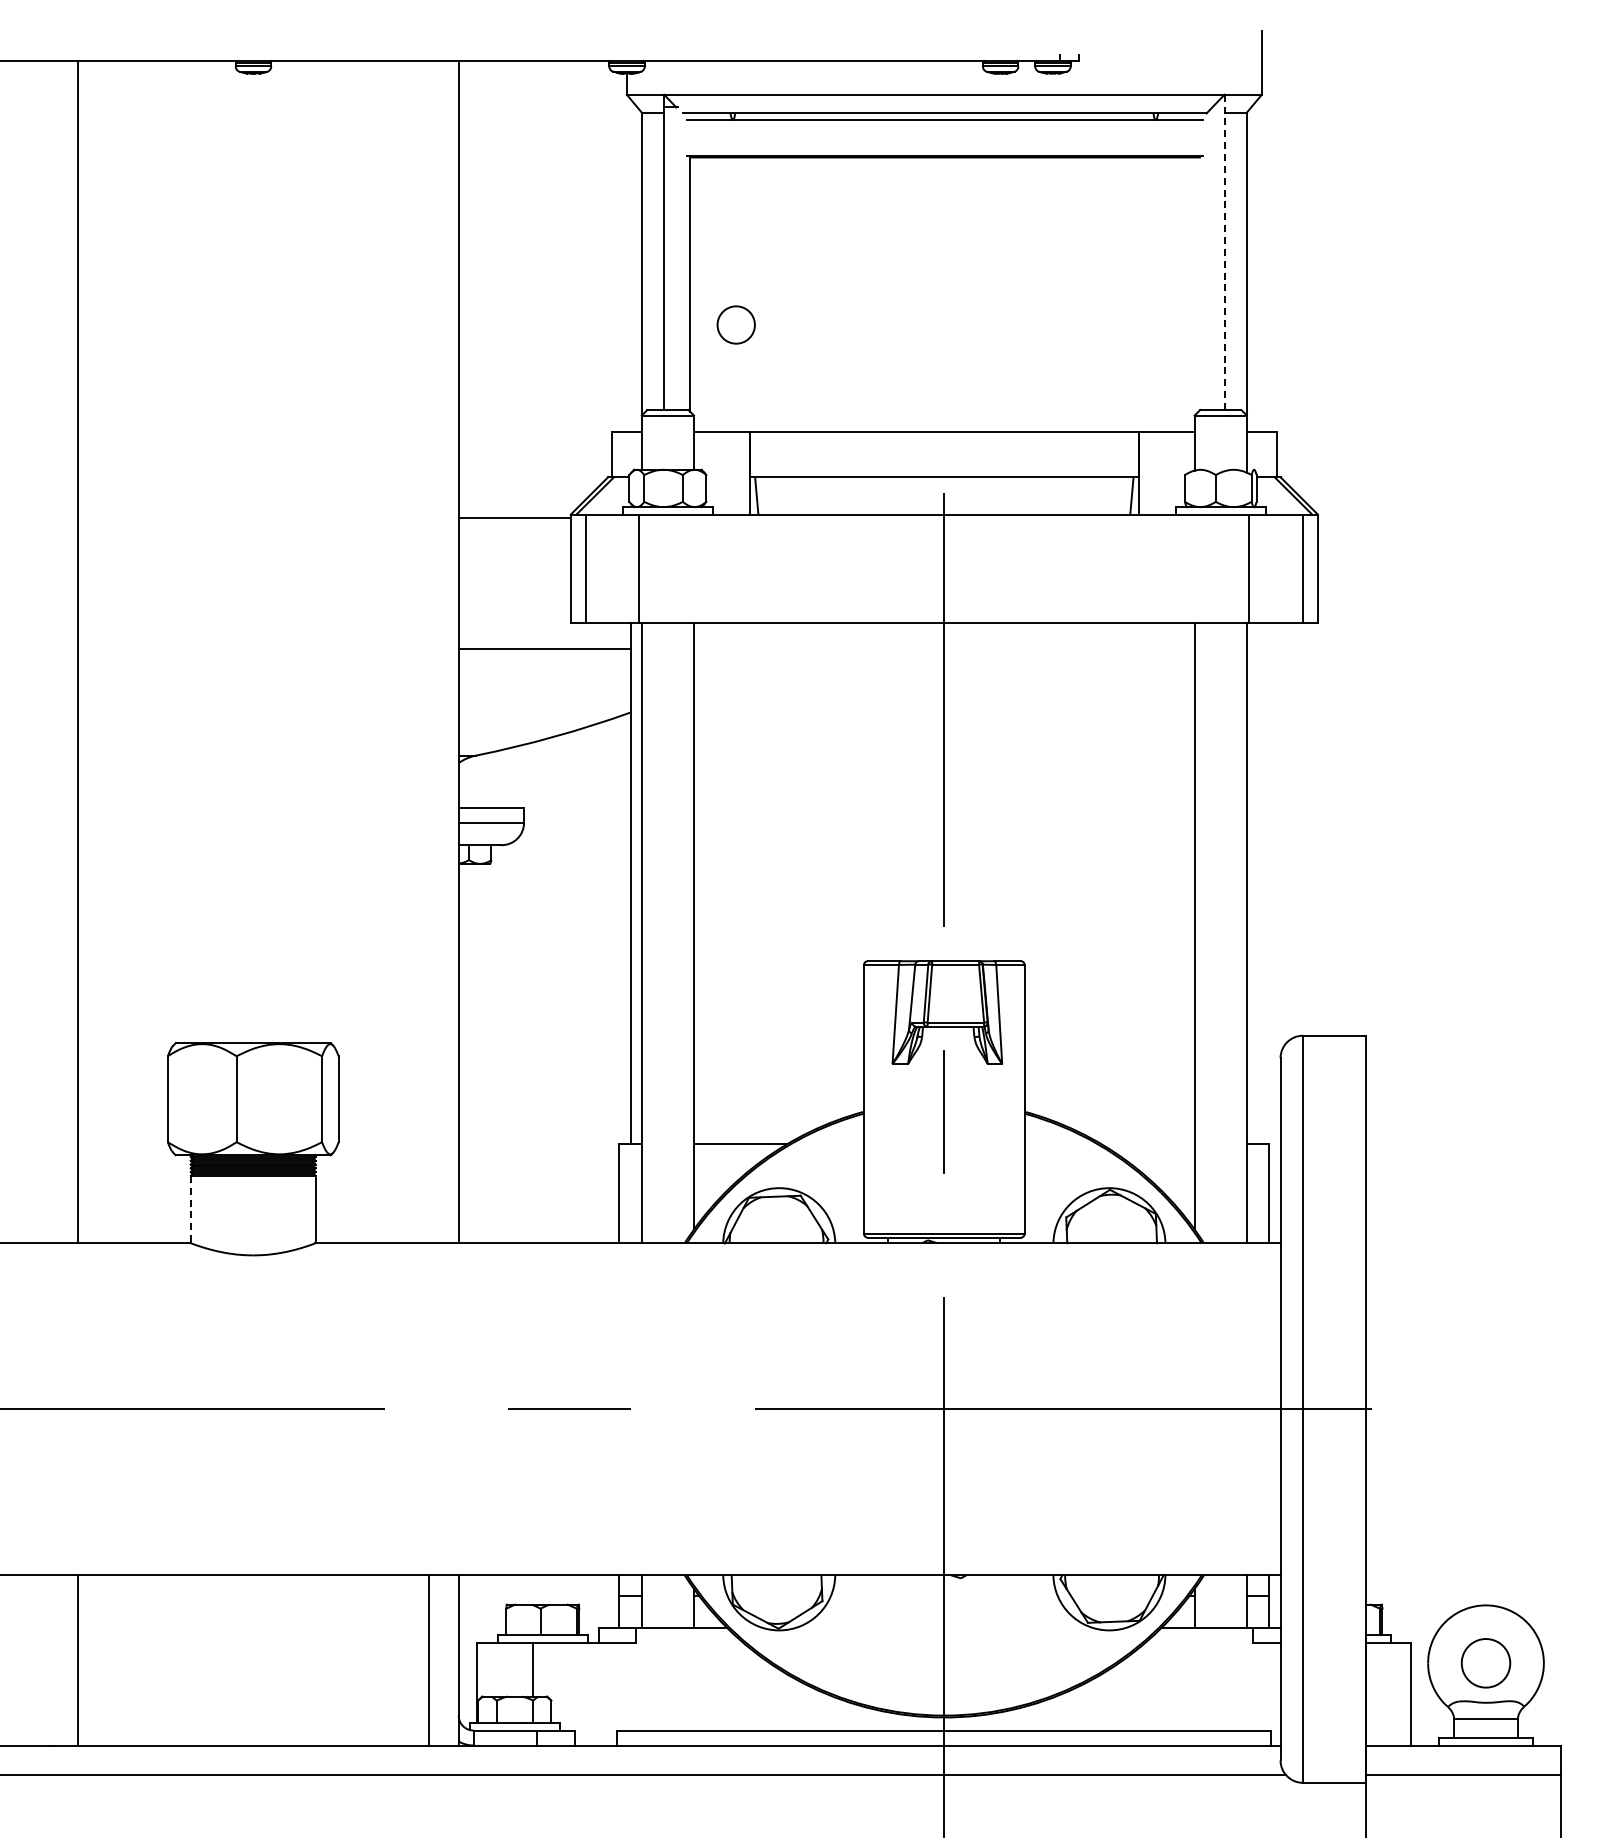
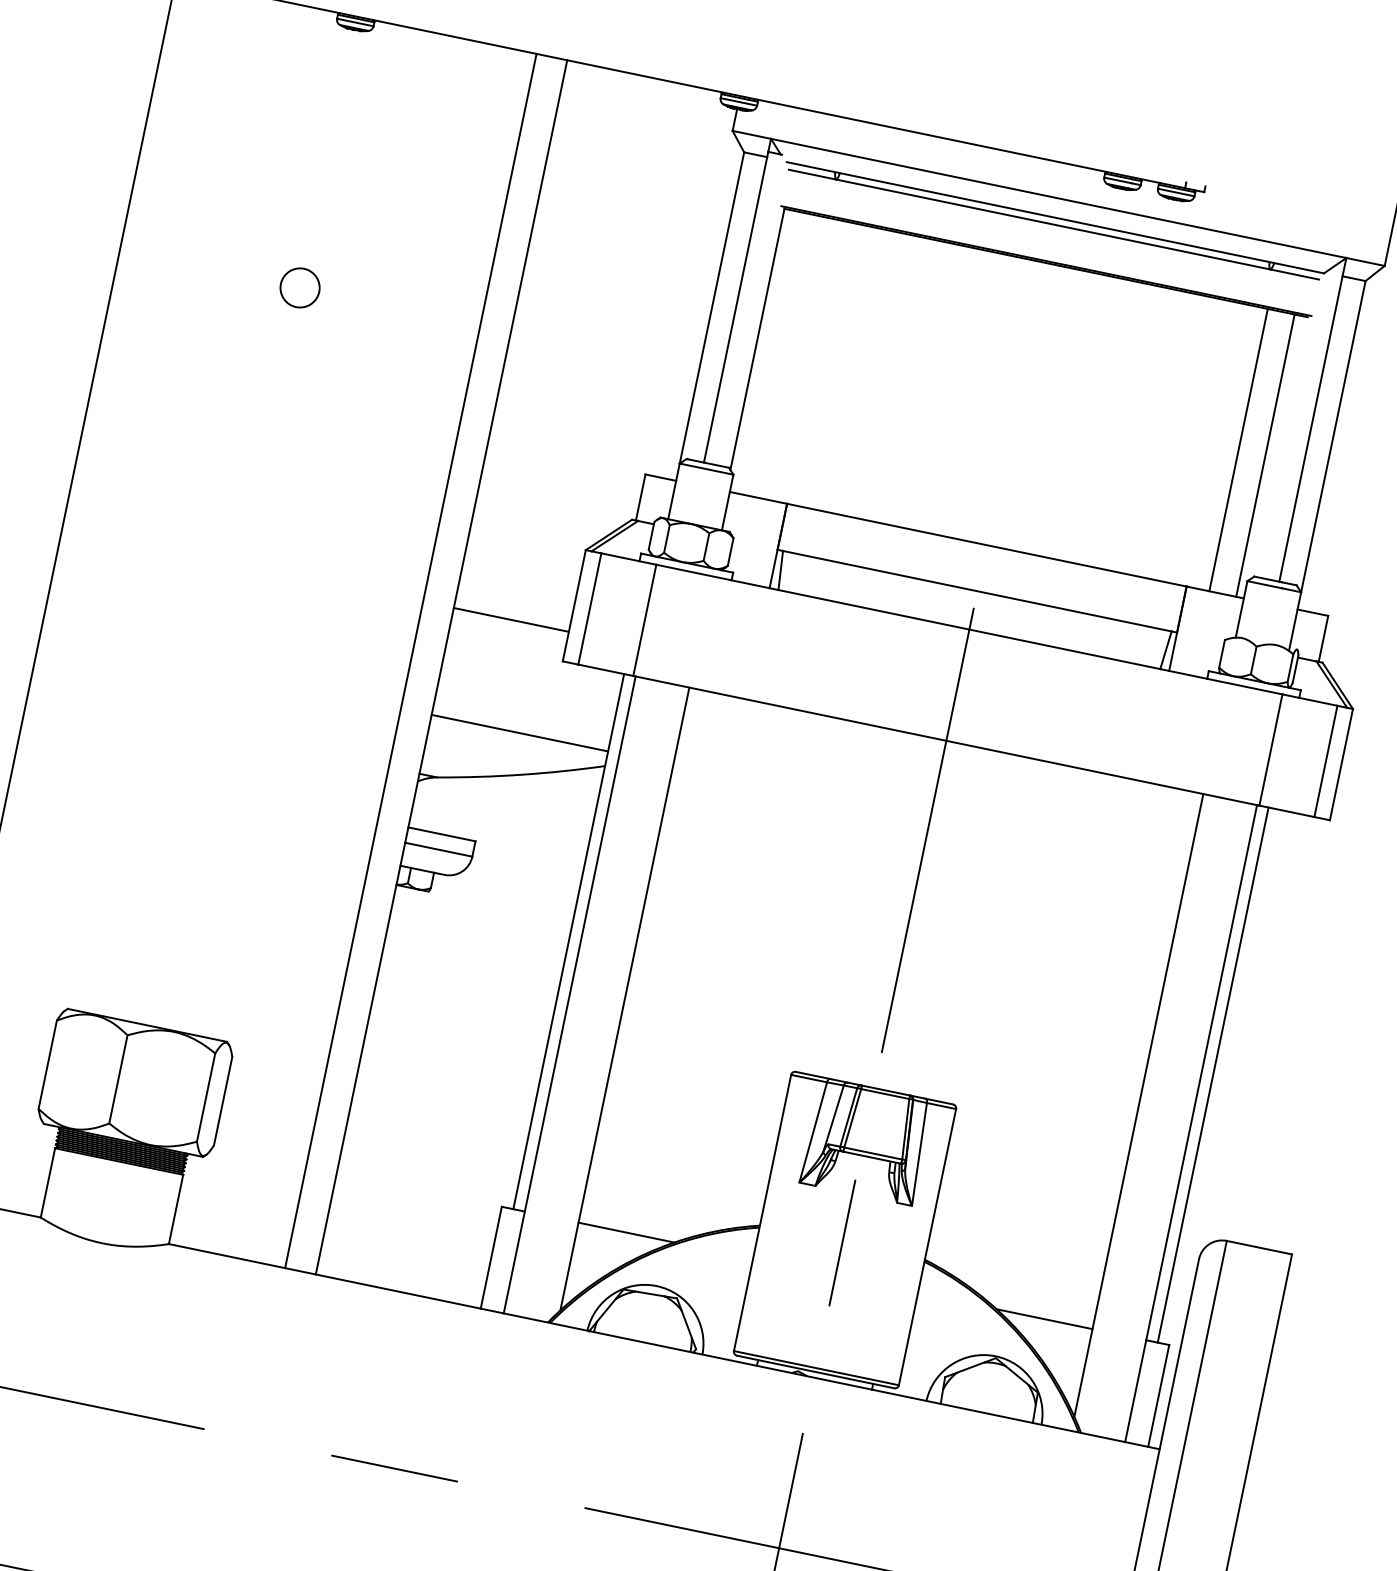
line: (1224, 252) -> (1312, 420), dashed -> solid
line: (1161, 294) -> (1239, 449), added
line: (1187, 294) -> (1265, 455), added
circle: (735, 324) -> (299, 287), moved
line: (514, 518) -> (511, 620), moved
line: (544, 649) -> (519, 733), moved
line: (428, 651) -> (410, 660), added
line: (1258, 883) -> (1213, 1075), added
line: (1147, 1144) -> (1044, 1319), added
line: (190, 1209) -> (47, 1182), dashed -> solid

